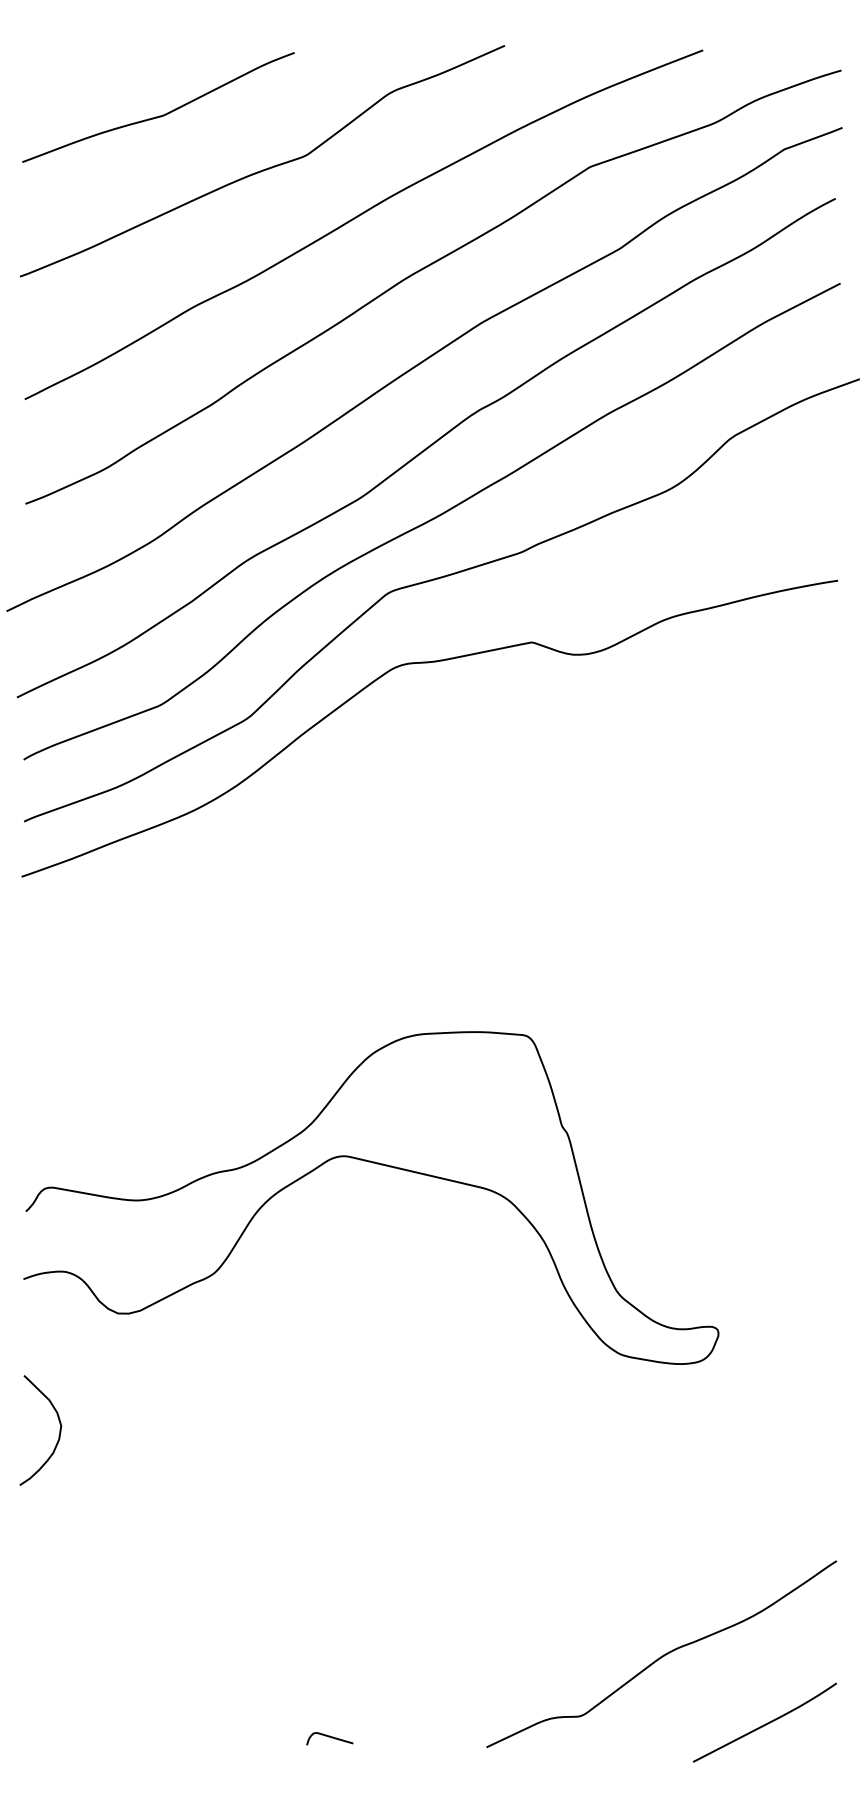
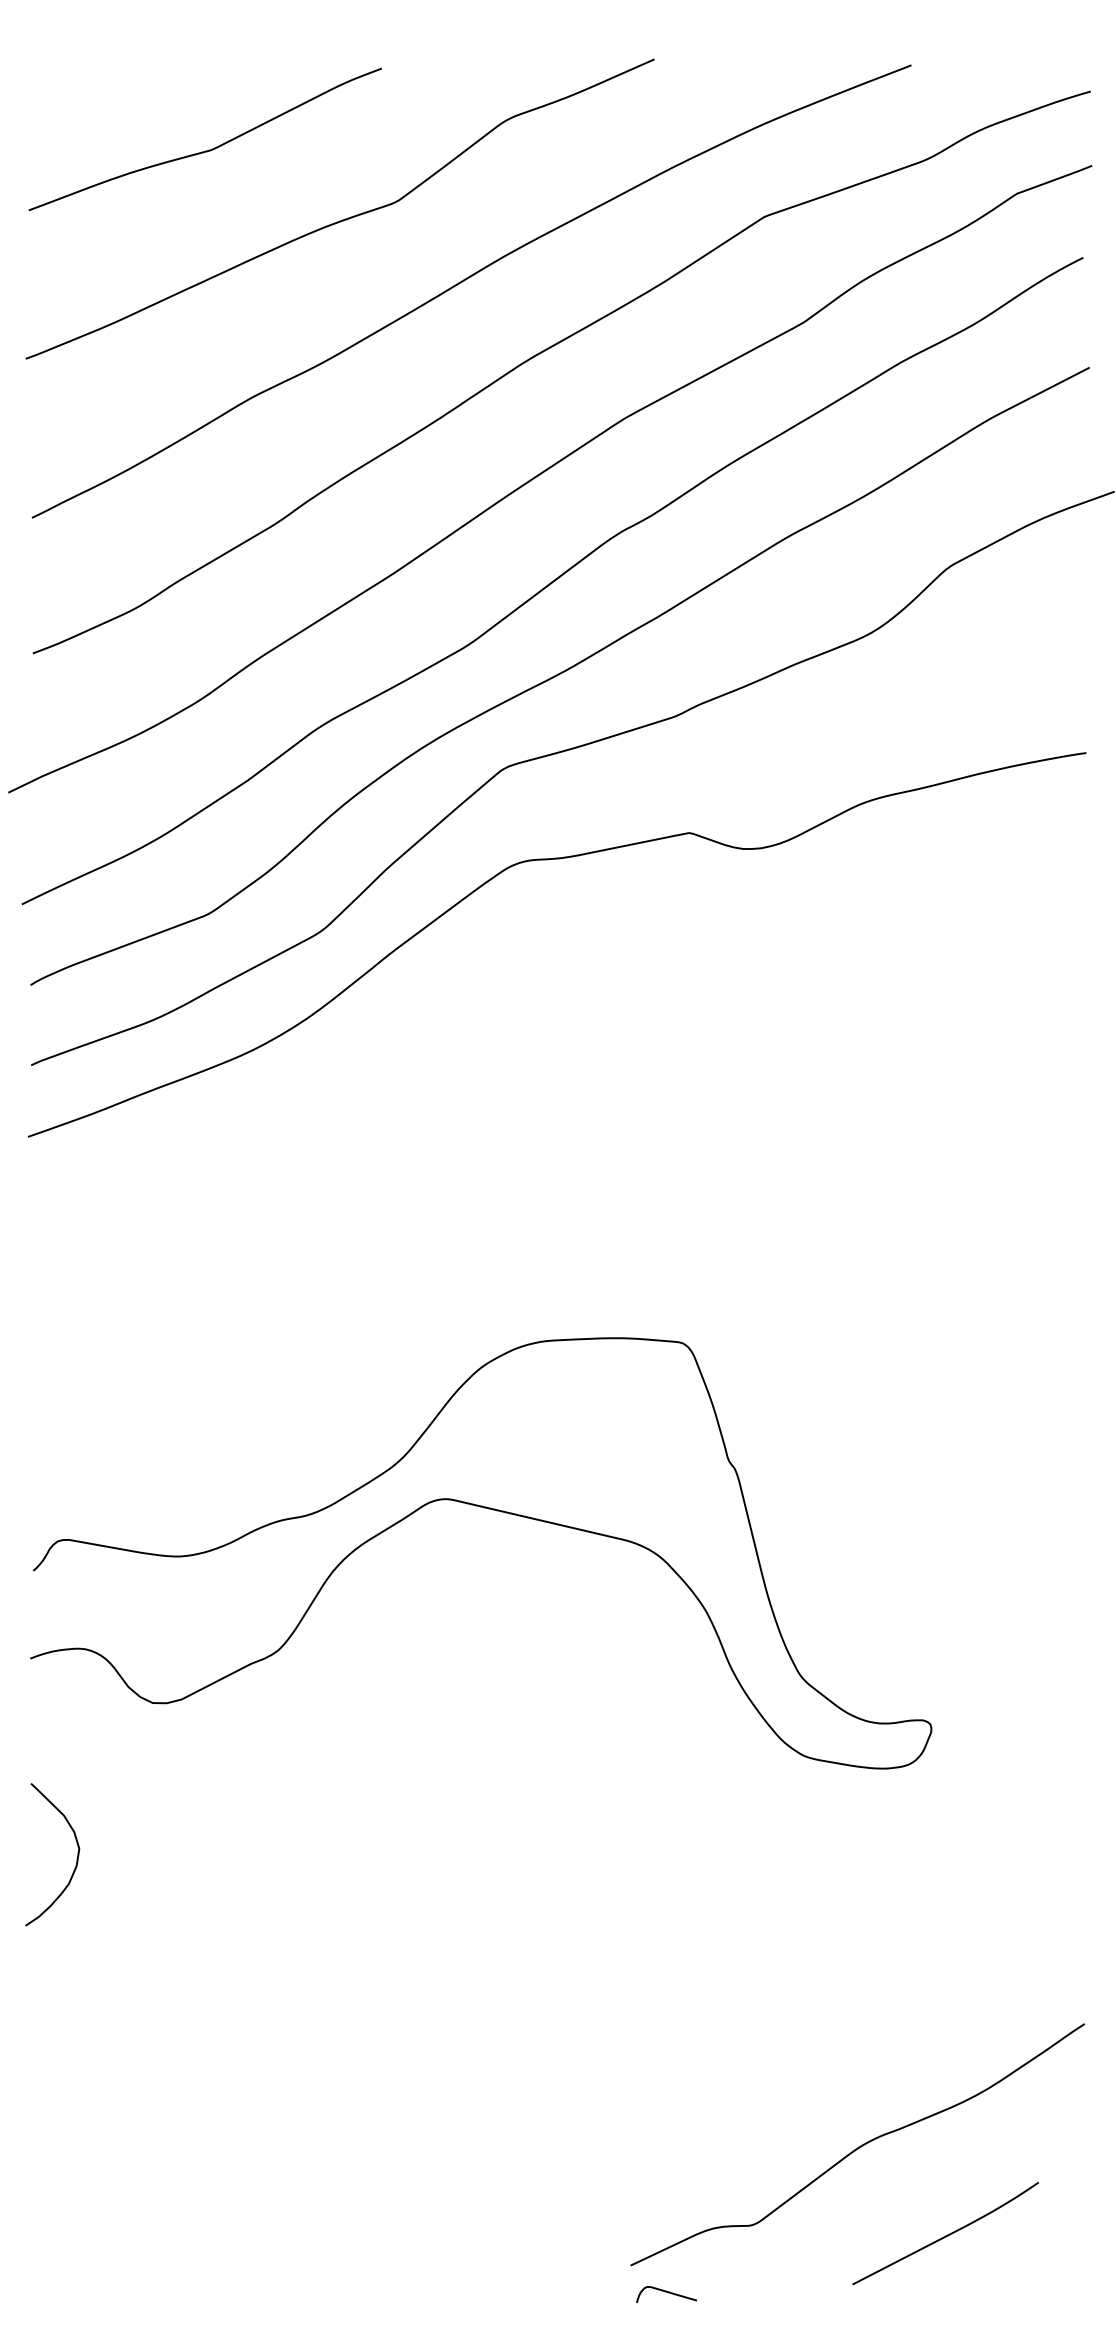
curve: (764, 1724) -> (945, 2235), moved
curve: (329, 1737) -> (666, 2292), moved

